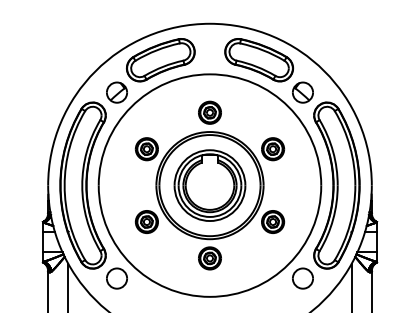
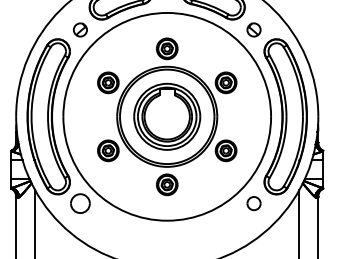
part: (116, 92) -> (79, 29), size x0.7
part: (302, 92) -> (253, 29), size x0.7
part: (302, 278) -> (253, 203), size x0.7

